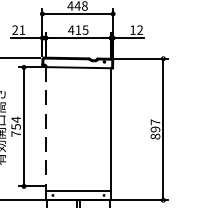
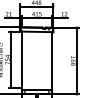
line: (45, 130) -> (21, 61), dashed -> solid

